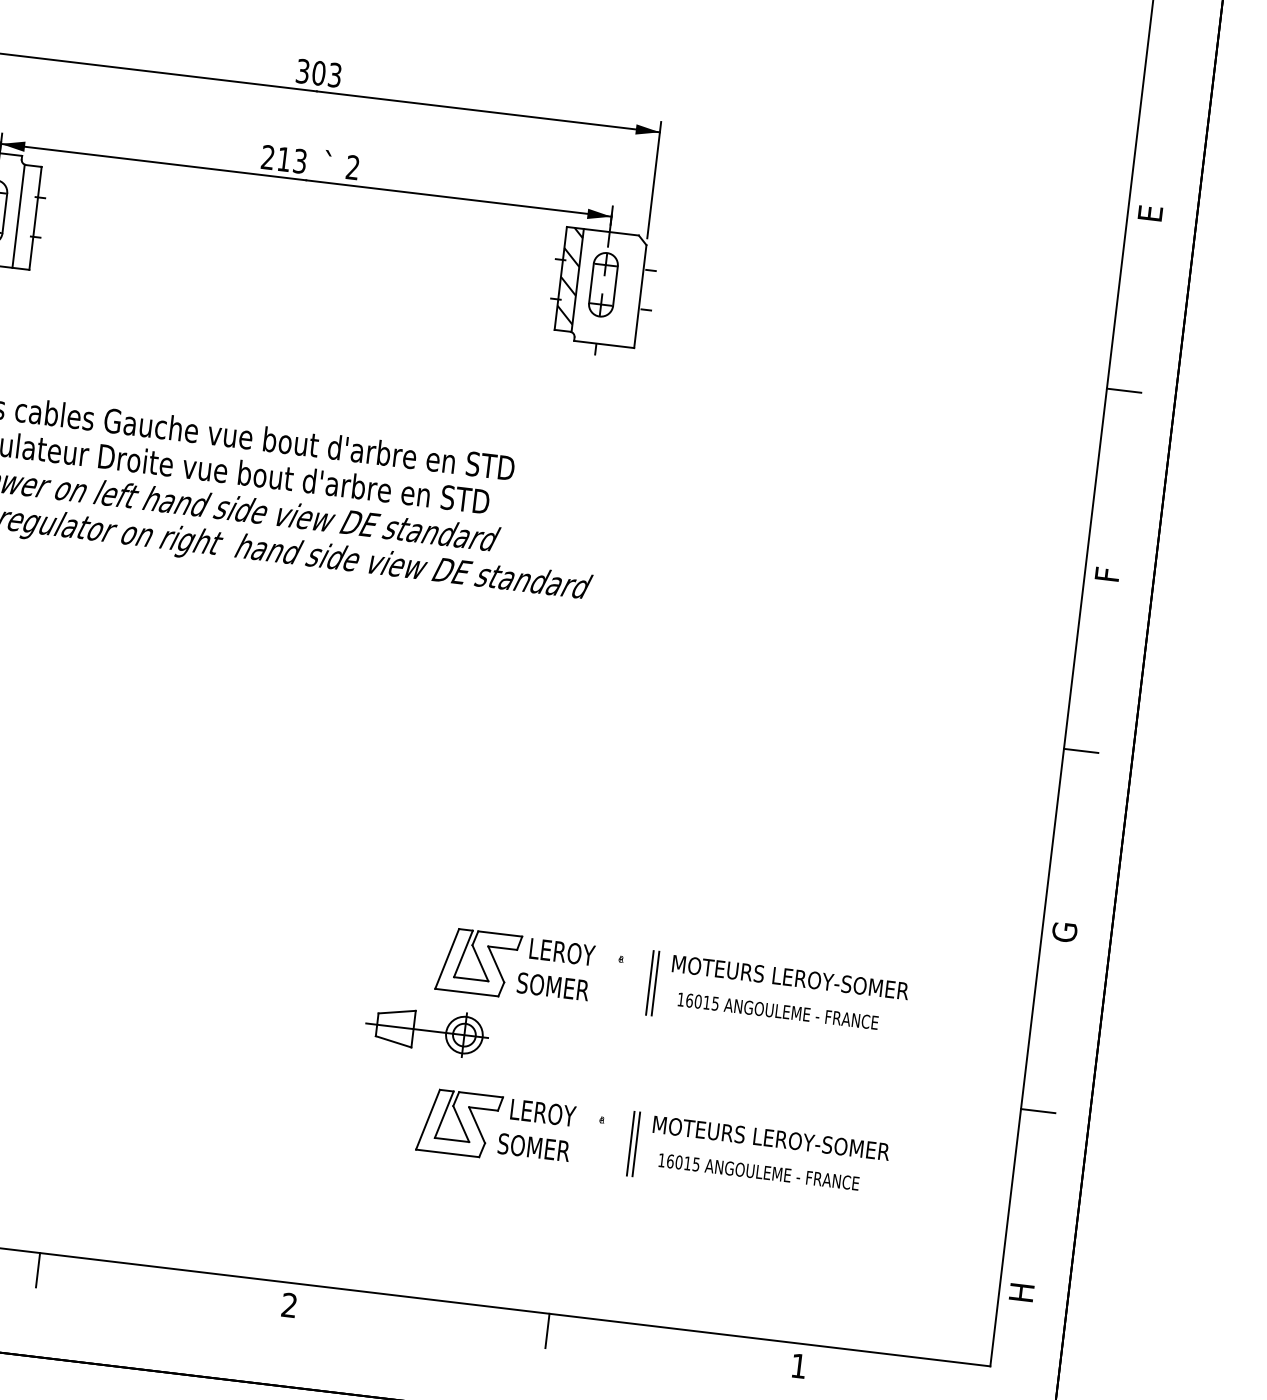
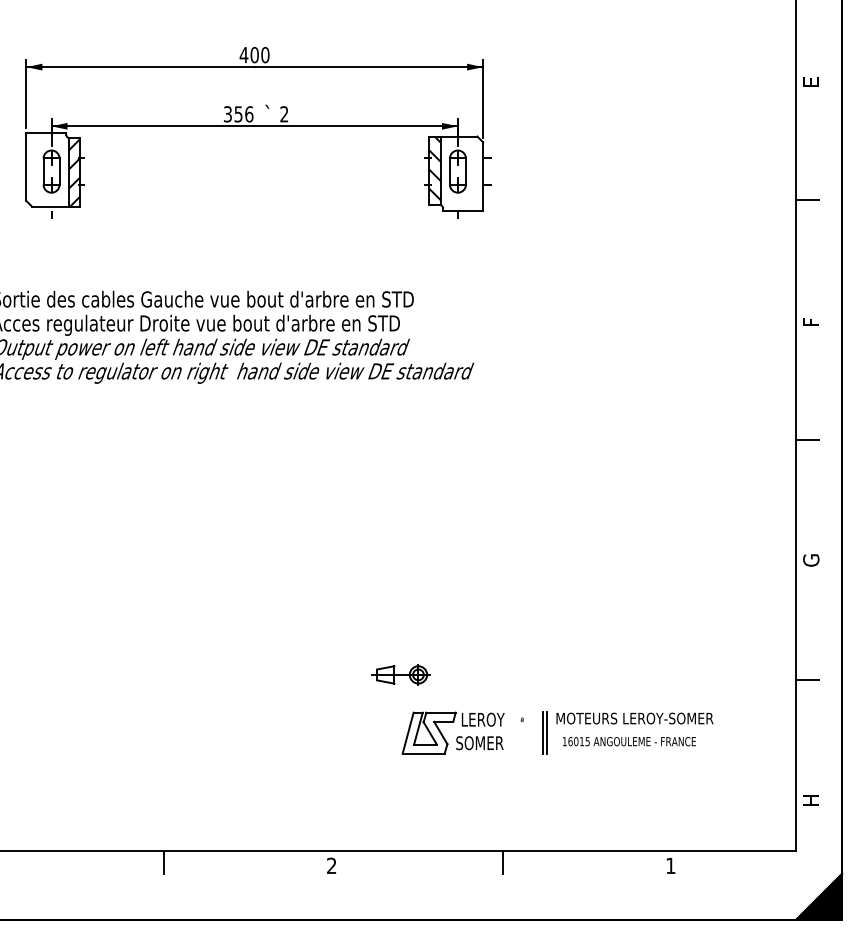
text: (318, 72) -> (254, 54), 303 -> 400
text: (283, 159) -> (238, 114), 213 -> 356
hatch: (27, 217) -> (74, 172), added
part: (679, 993) -> (563, 630), removed
part: (427, 1030) -> (400, 674), size x0.71

